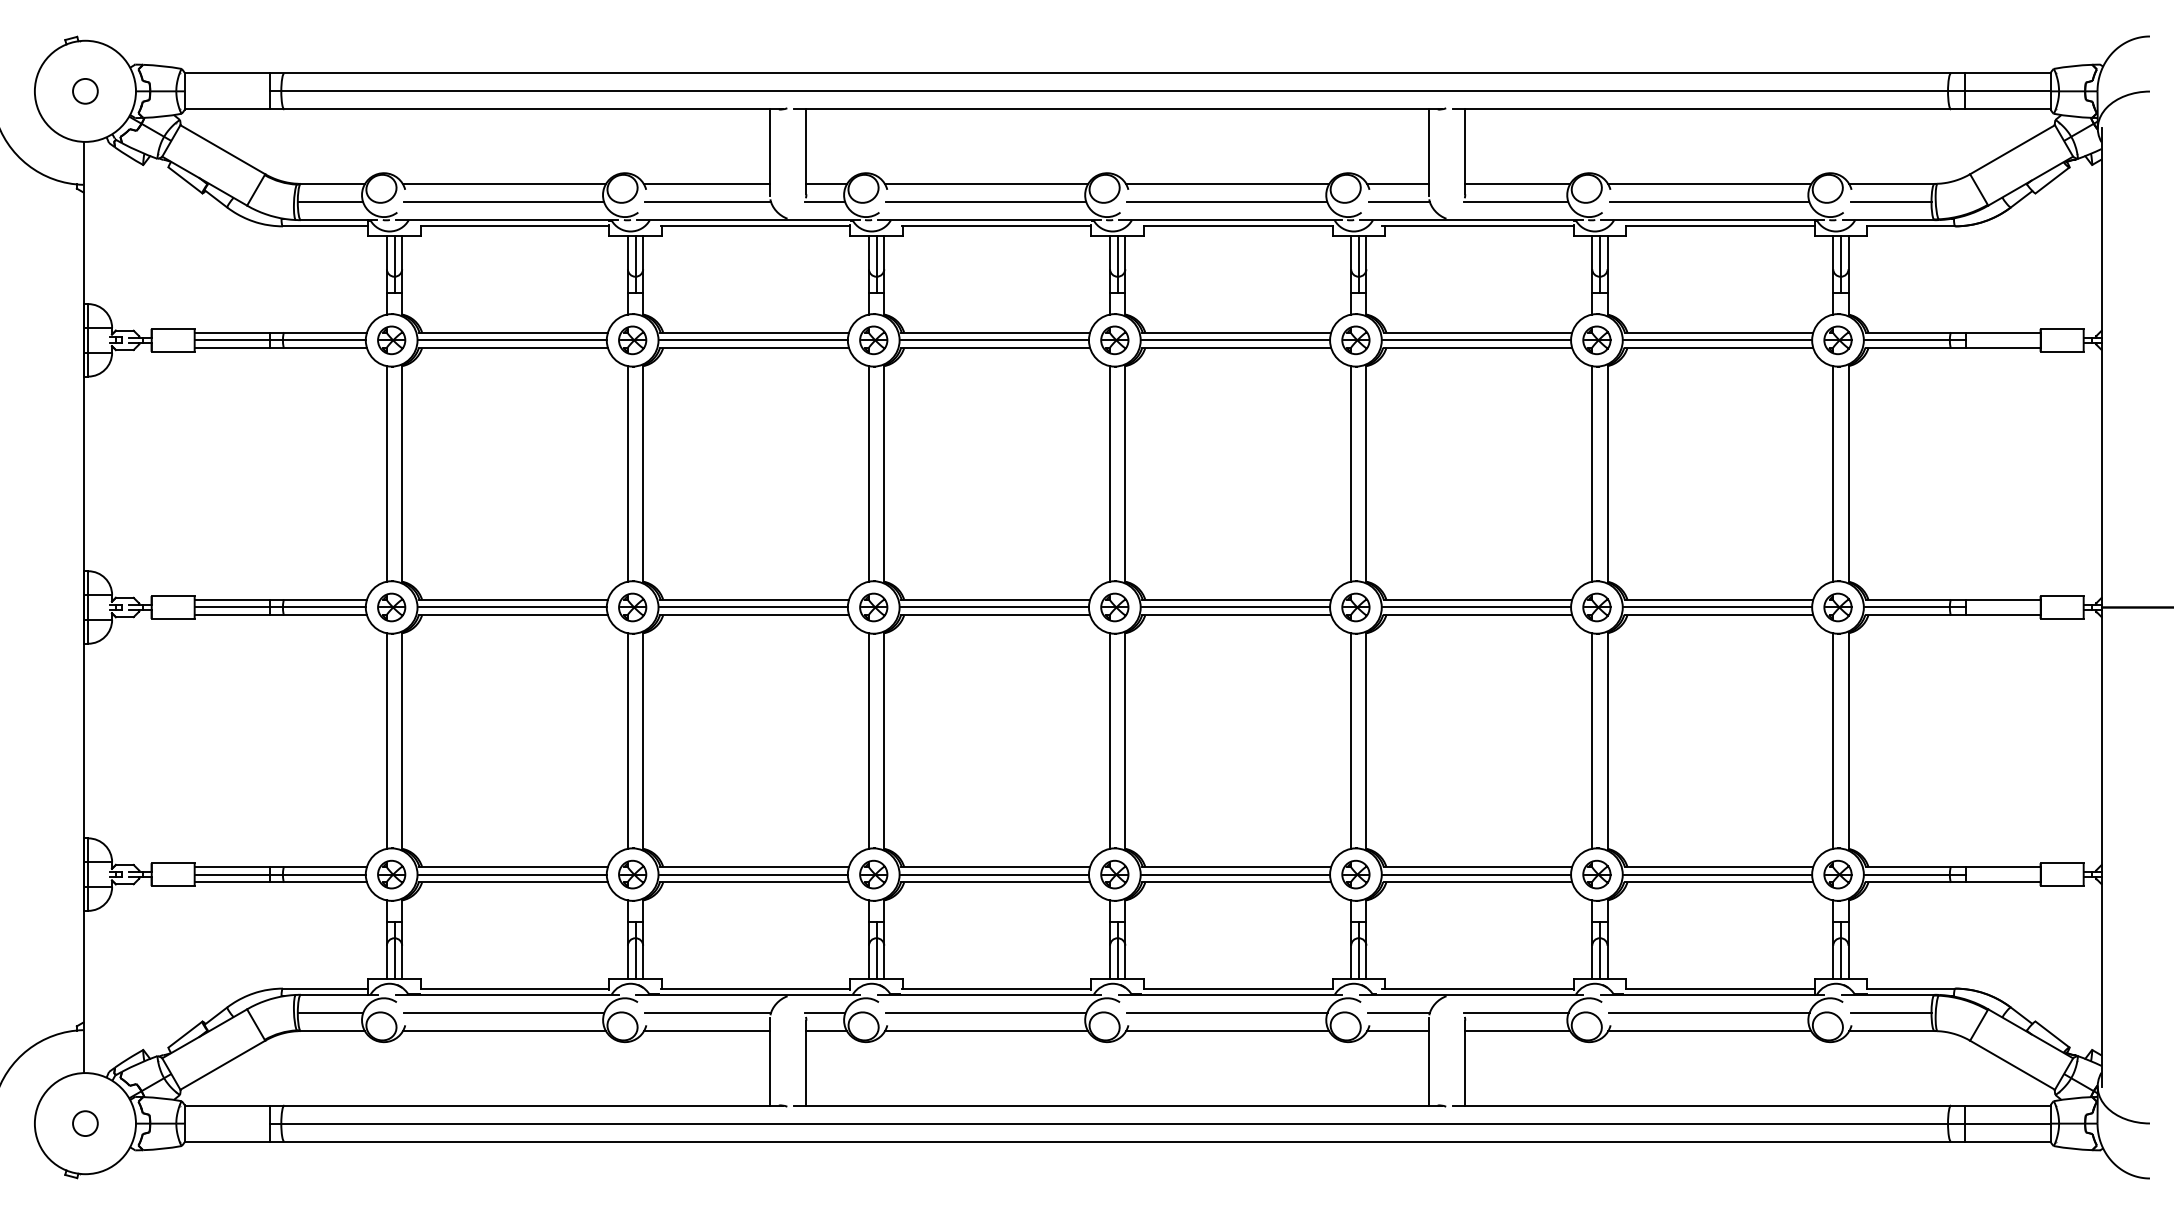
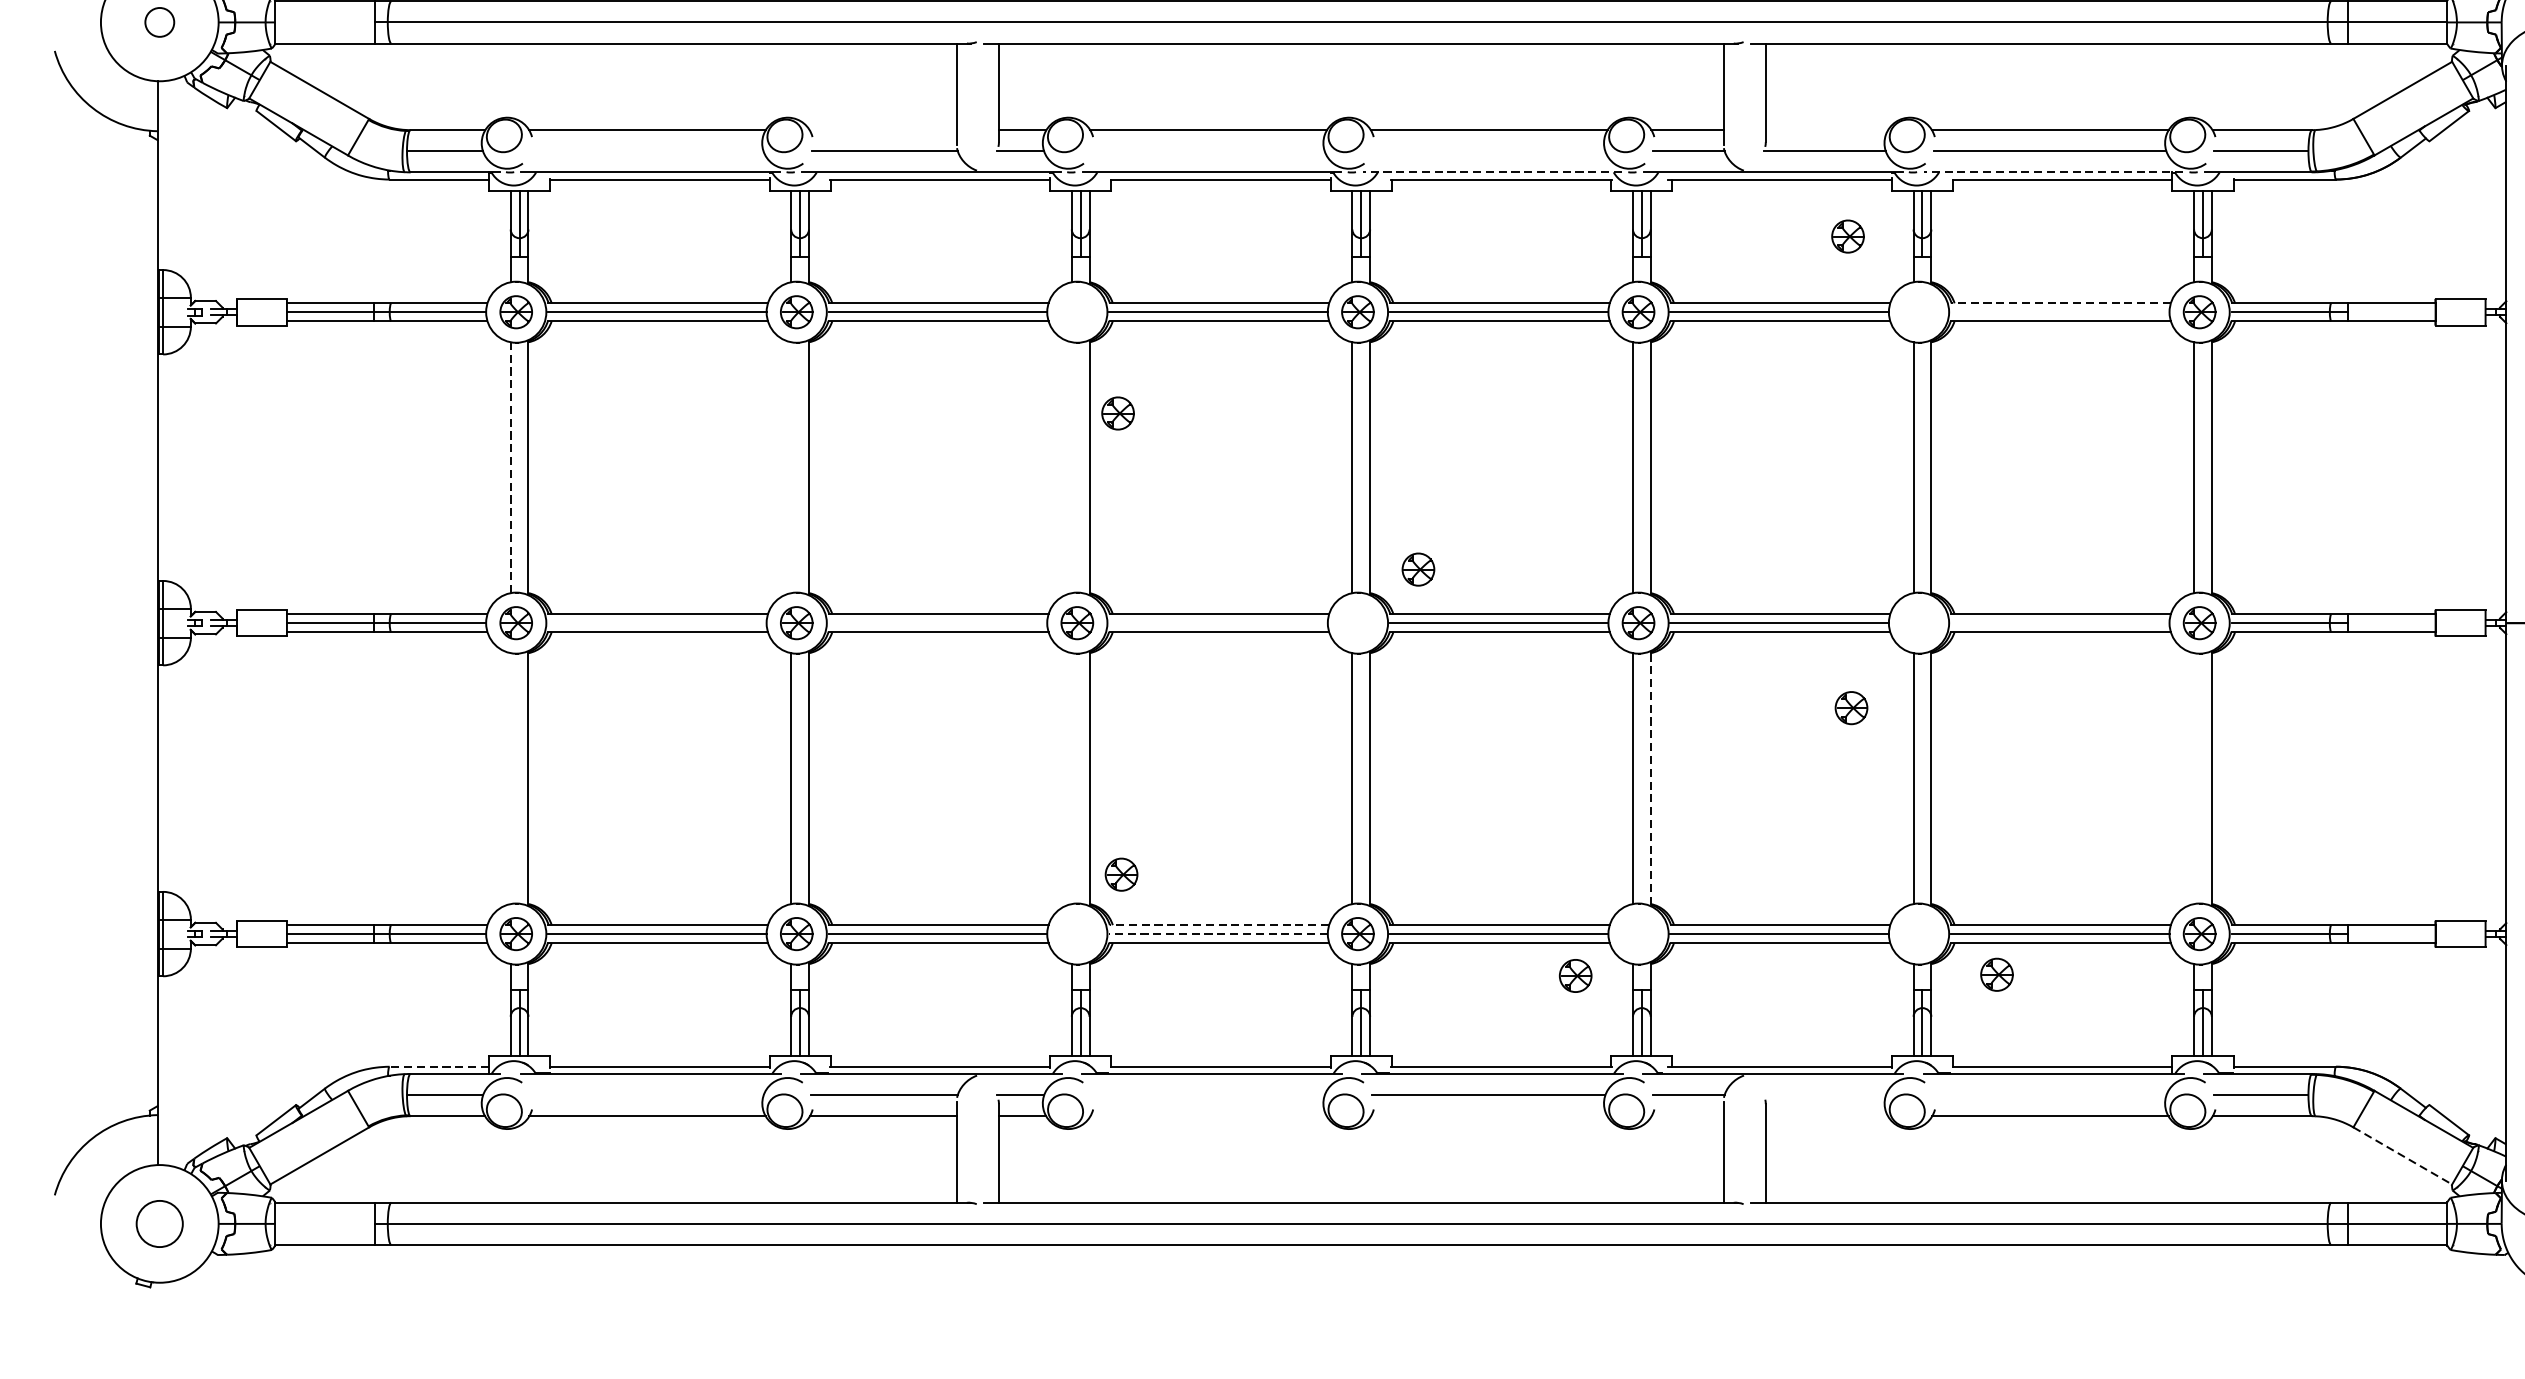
line: (706, 183) -> (882, 129), removed
line: (1517, 183) -> (1826, 129), removed
line: (504, 202) -> (647, 151), removed
line: (986, 202) -> (1208, 151), removed
line: (1227, 202) -> (1489, 151), removed
line: (1230, 220) -> (1492, 172), solid -> dashed
line: (1712, 220) -> (2053, 172), solid -> dashed
line: (1718, 332) -> (2060, 303), solid -> dashed
part: (873, 340) -> (1117, 413), moved
part: (1596, 340) -> (1847, 236), moved
line: (1718, 340) -> (2060, 312), removed
line: (386, 473) -> (510, 467), solid -> dashed
line: (627, 473) -> (790, 467), removed
line: (868, 473) -> (1071, 467), removed
line: (512, 607) -> (656, 623), removed
line: (753, 607) -> (937, 623), removed
line: (994, 607) -> (1217, 623), removed
part: (1114, 607) -> (1418, 569), moved
part: (1596, 607) -> (1851, 708), moved
line: (1718, 607) -> (2060, 623), removed
line: (386, 740) -> (510, 777), removed
line: (868, 740) -> (1071, 777), removed
line: (1366, 740) -> (1650, 777), solid -> dashed
line: (1833, 740) -> (2194, 777), removed
line: (995, 866) -> (1219, 924), solid -> dashed
part: (873, 874) -> (1121, 874), moved
line: (995, 874) -> (1219, 933), solid -> dashed
part: (1355, 874) -> (1575, 975), moved
part: (1596, 874) -> (1996, 974), moved
line: (325, 988) -> (439, 1066), solid -> dashed
line: (504, 1012) -> (647, 1094), removed
line: (986, 1012) -> (1208, 1094), removed
line: (1515, 1012) -> (1824, 1094), removed
line: (1709, 1012) -> (2050, 1094), removed
line: (986, 1031) -> (1208, 1116), removed
line: (1227, 1031) -> (1489, 1116), removed
line: (1398, 1031) -> (1688, 1116), removed
line: (1517, 1031) -> (1826, 1116), removed
line: (2012, 1065) -> (2402, 1156), solid -> dashed
circle: (85, 1123) -> (159, 1223), size x1.6

